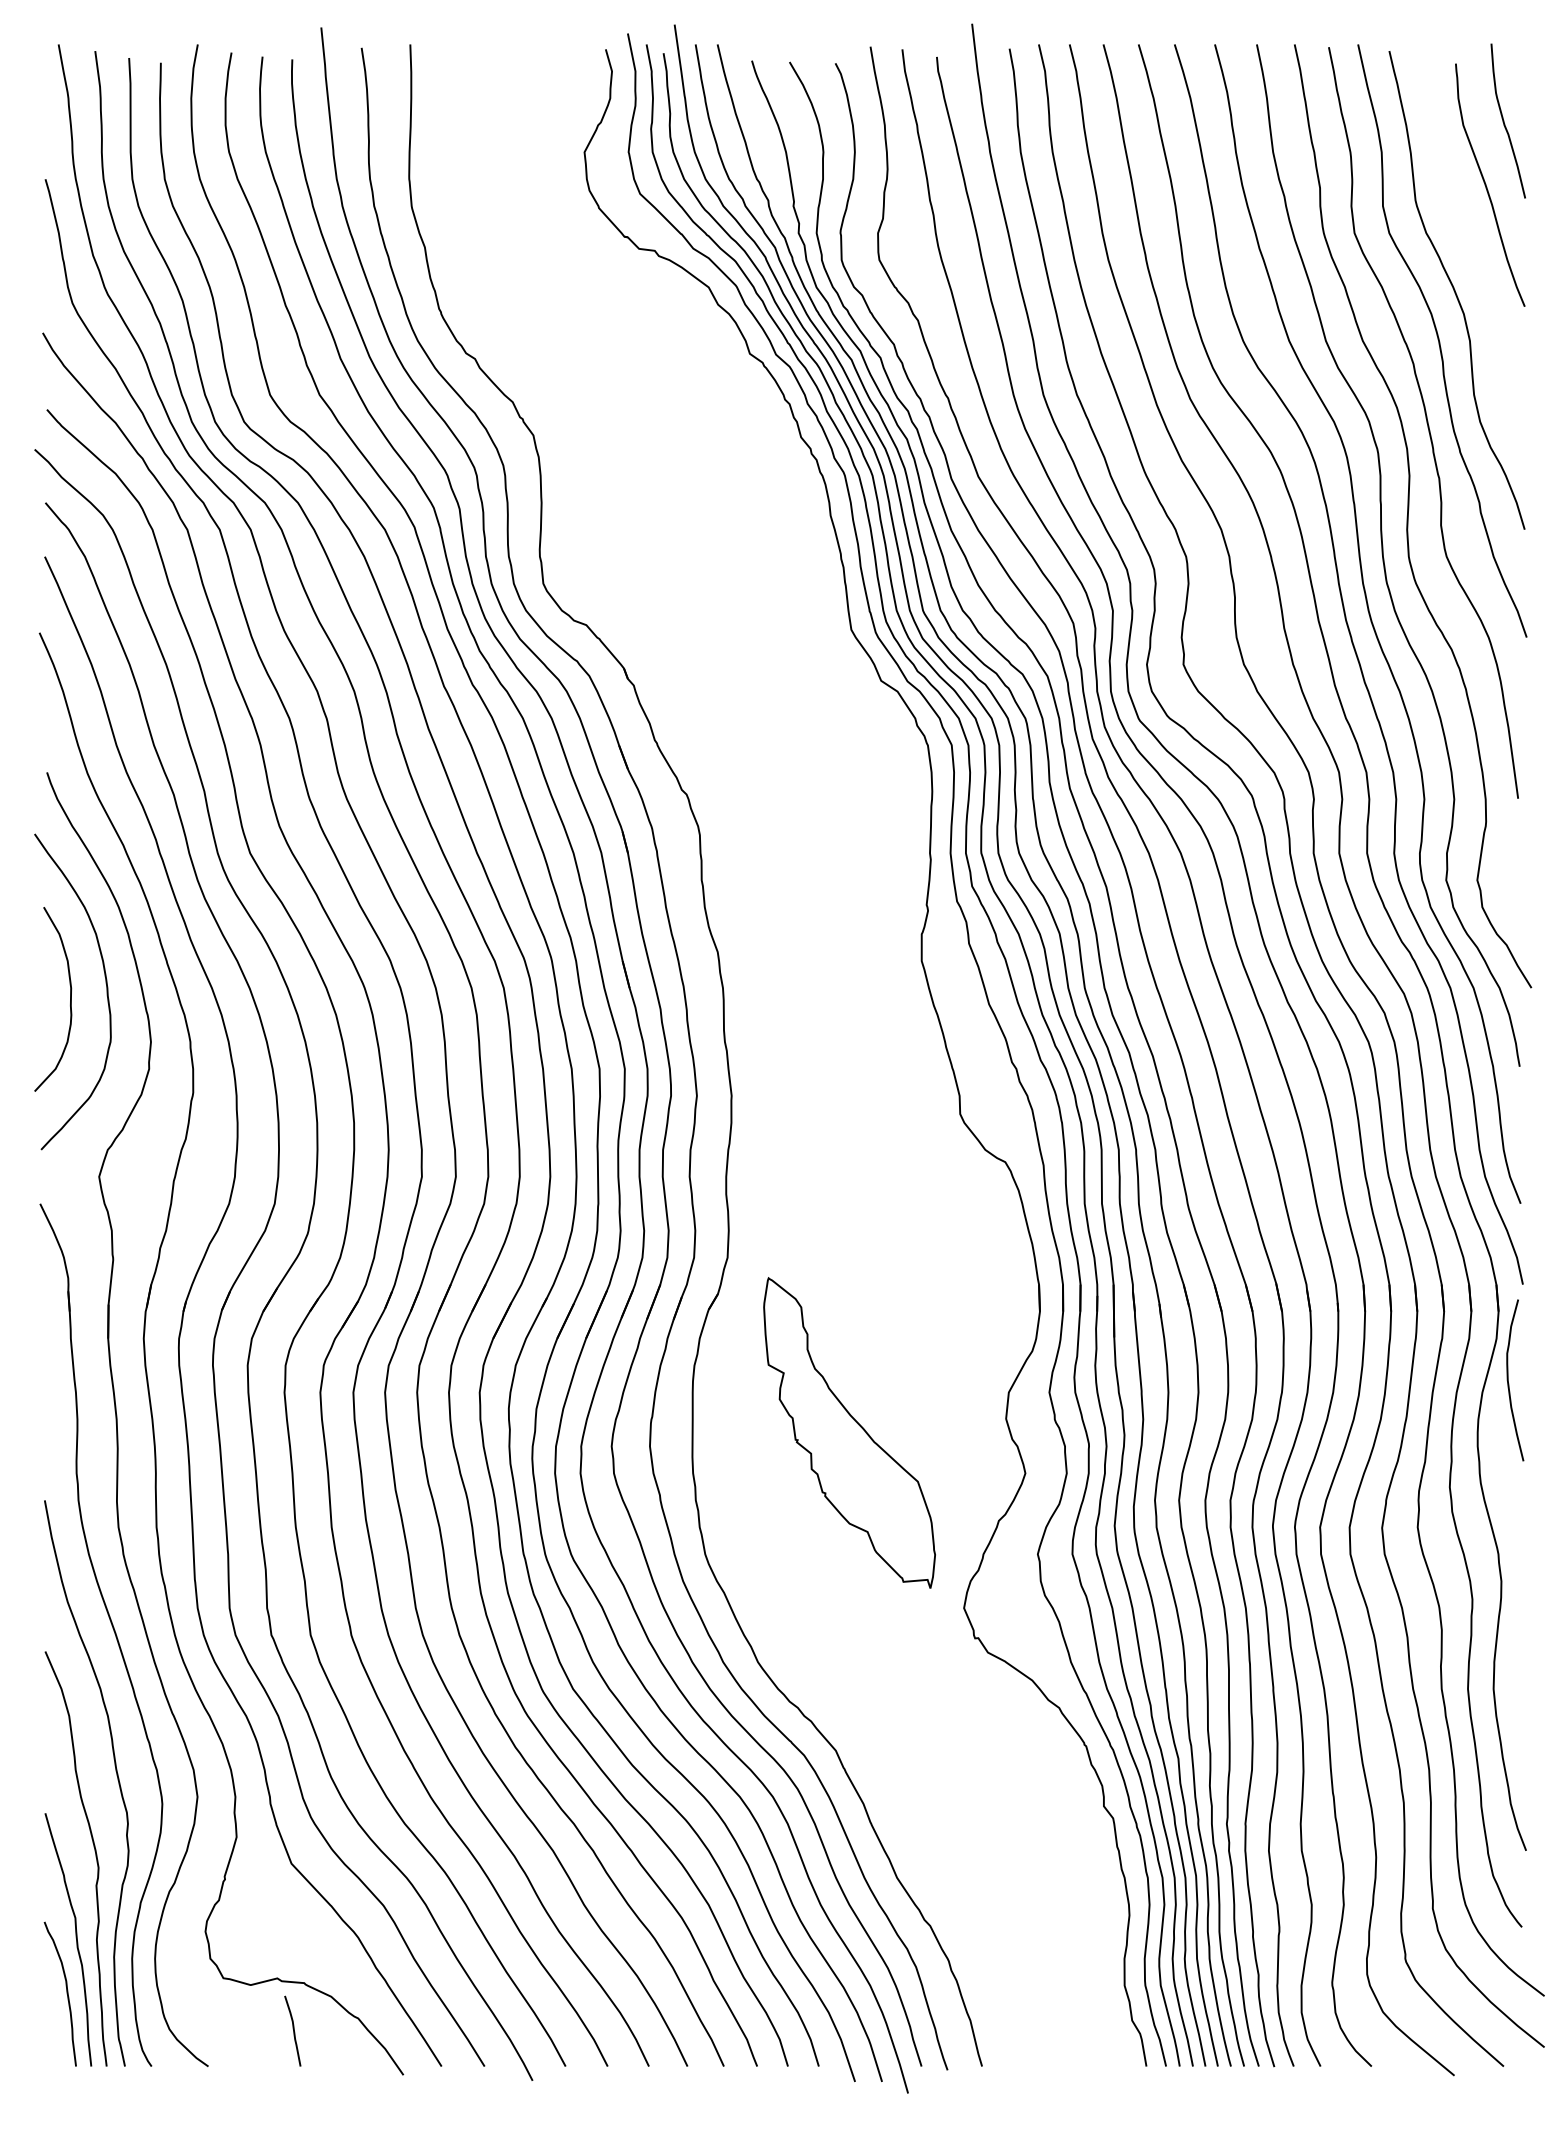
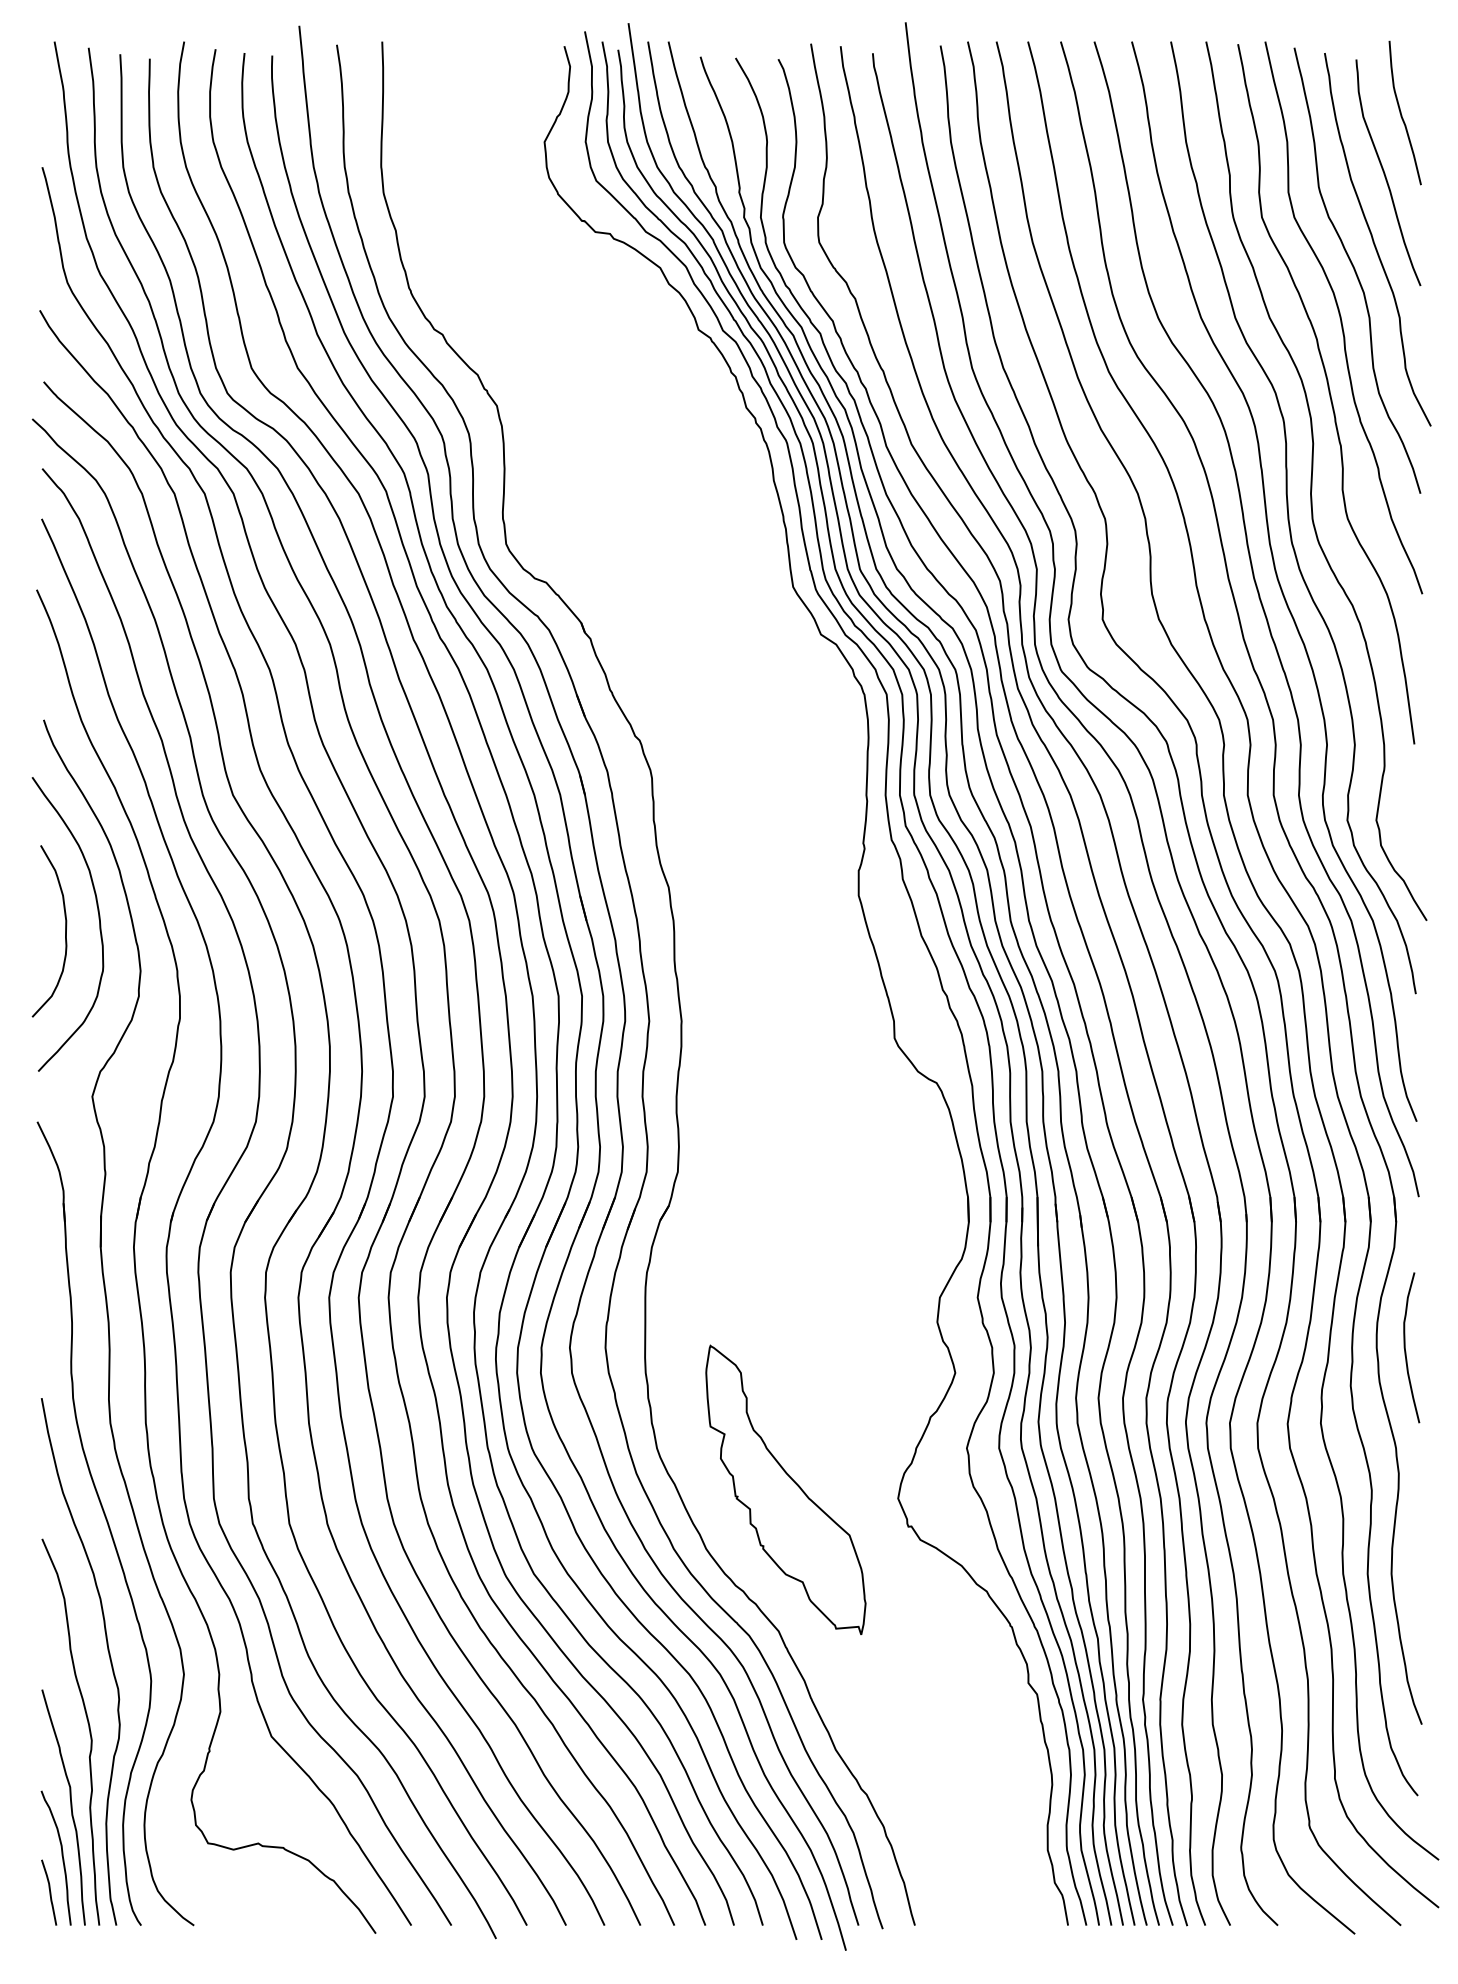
curve: (1474, 256) -> (1373, 239), added
curve: (1509, 1383) -> (1406, 1350), moved
part: (849, 1432) -> (785, 1489), moved
curve: (293, 2030) -> (49, 1892), moved

